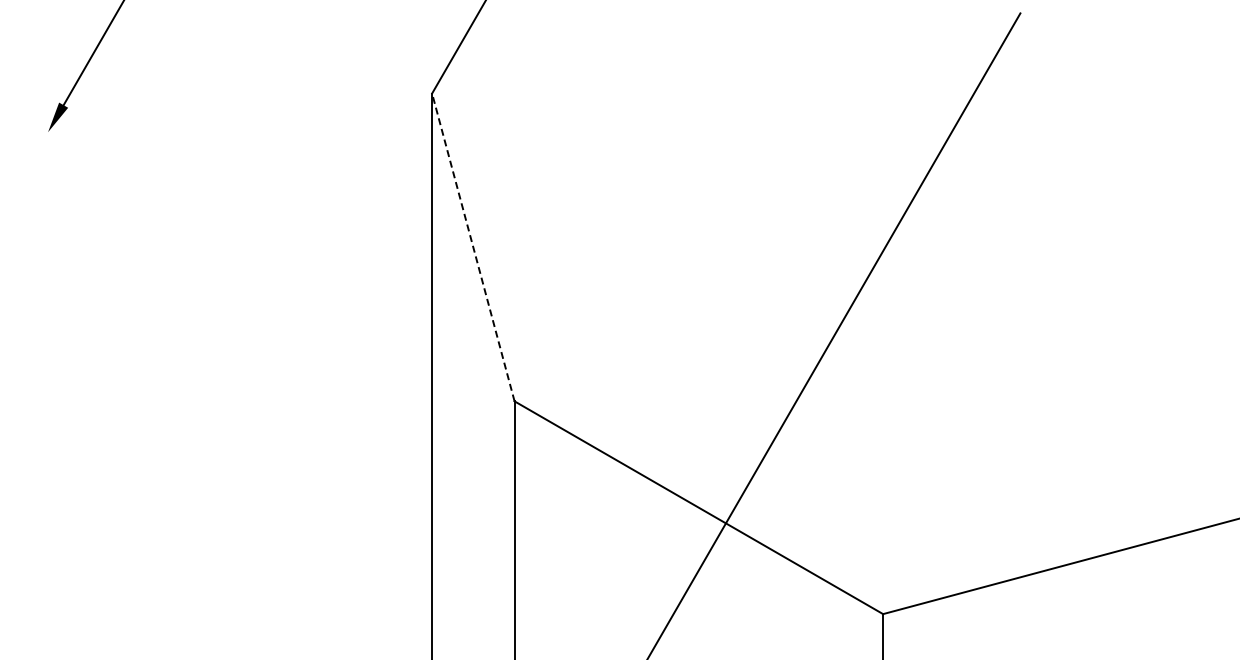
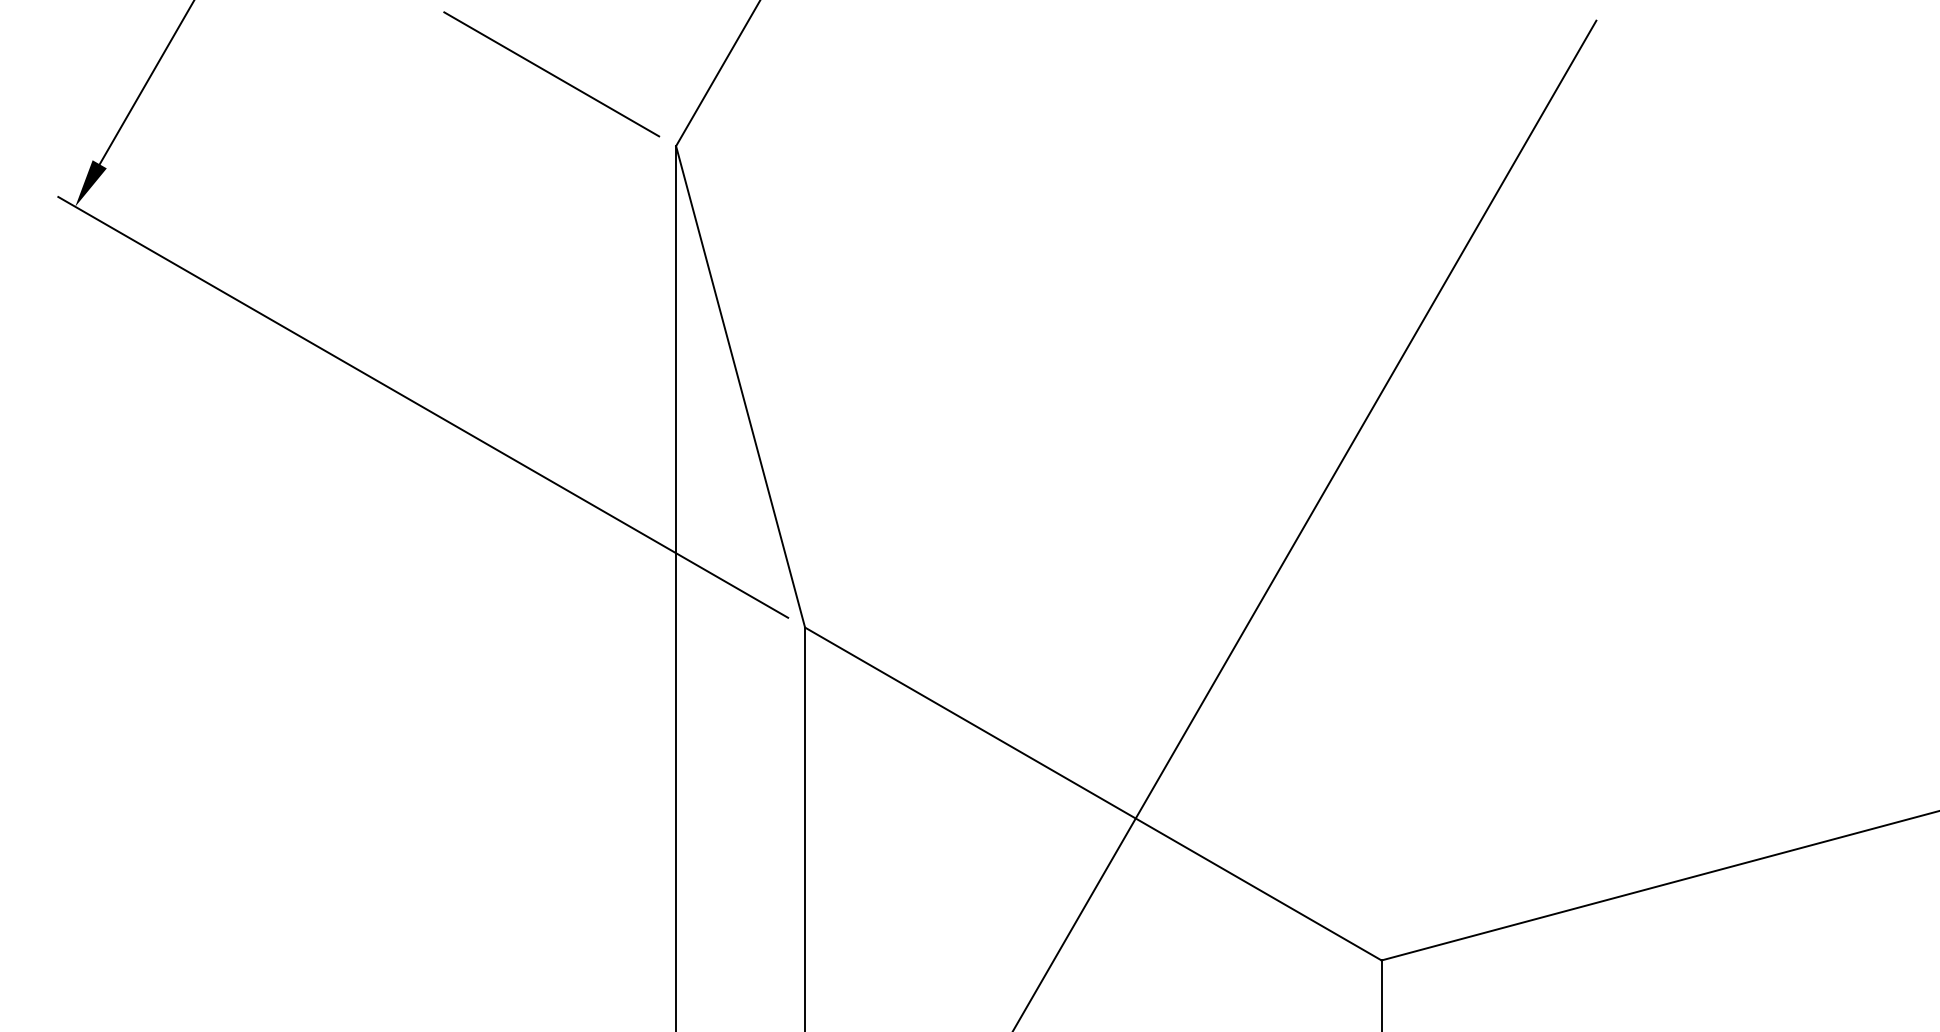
line: (352, 47) -> (551, 74), added
line: (473, 246) -> (740, 385), dashed -> solid
line: (270, 260) -> (423, 407), added

